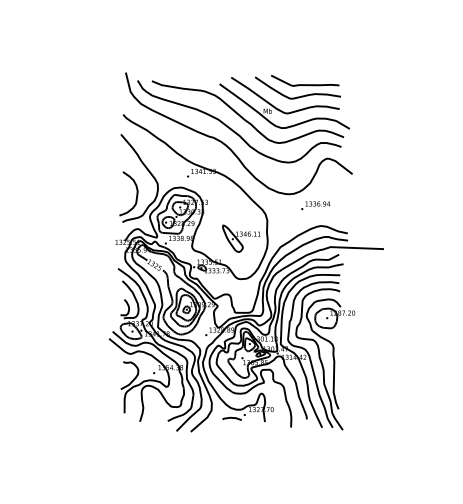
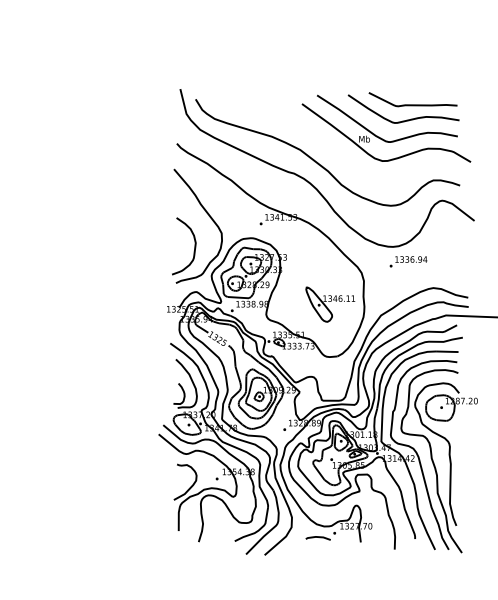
curve: (242, 116) -> (331, 146), removed
text: (315, 205) -> (408, 261), moved

